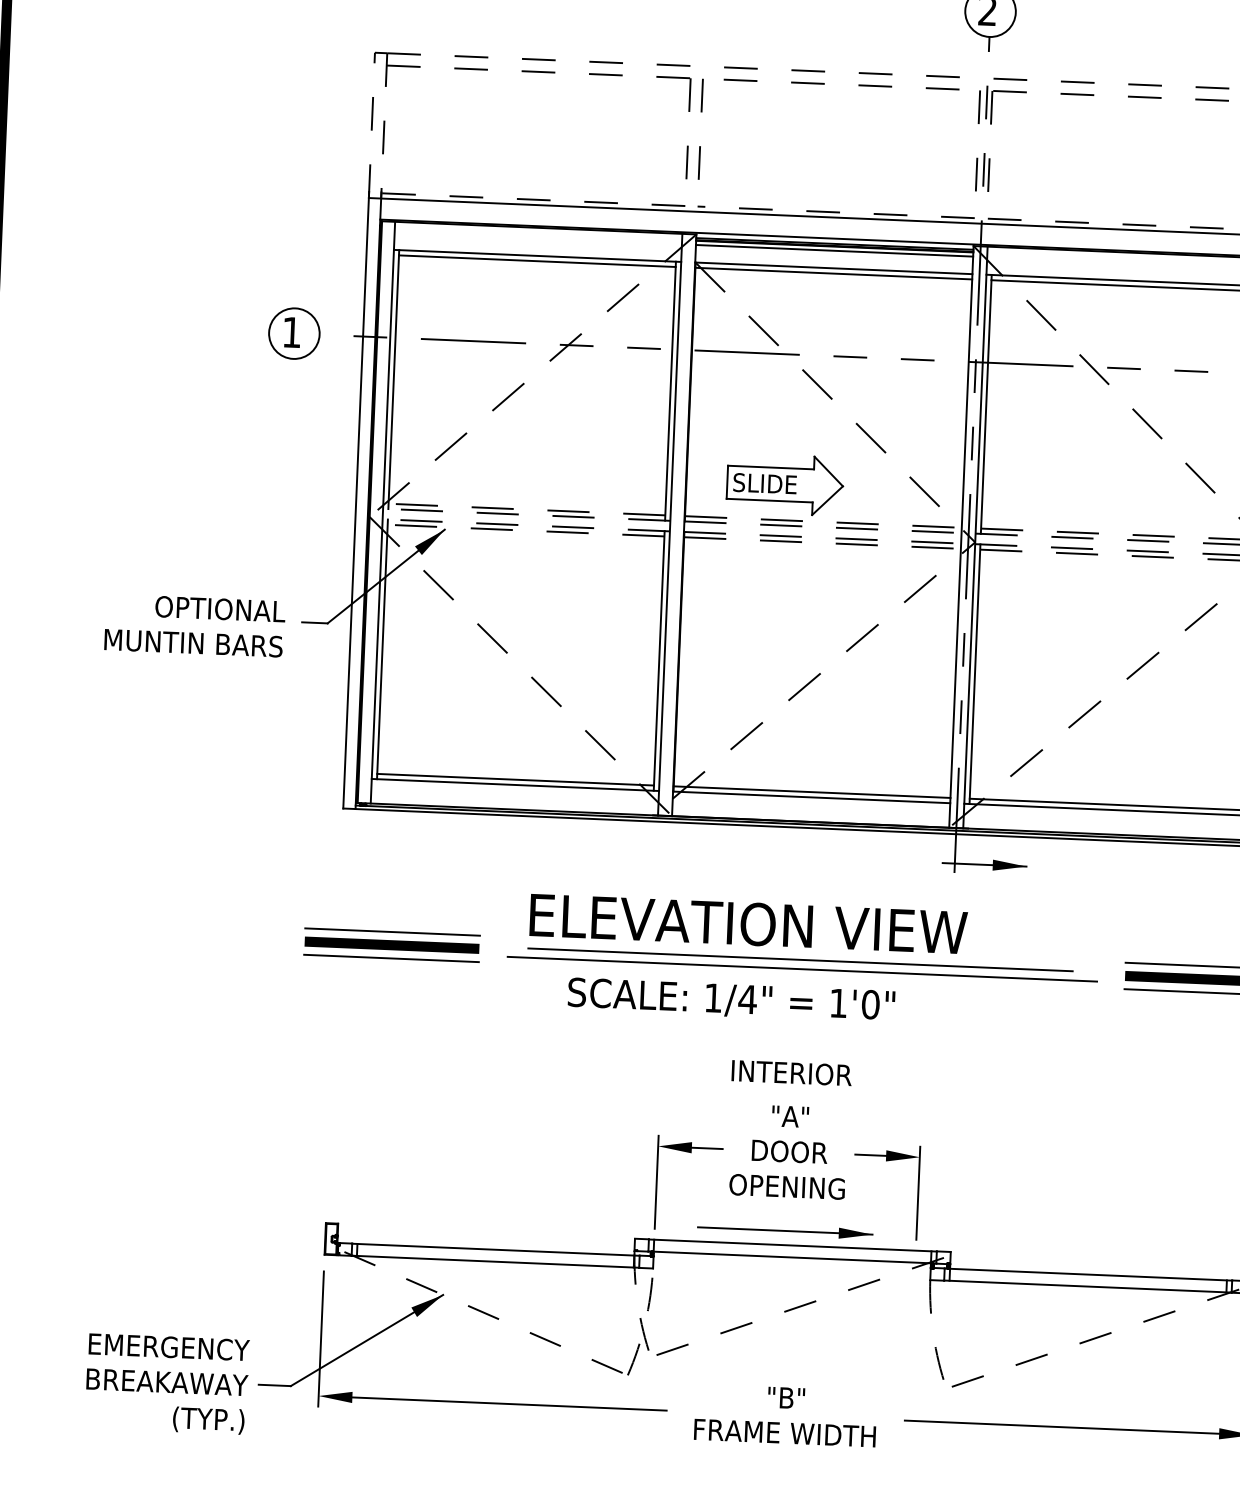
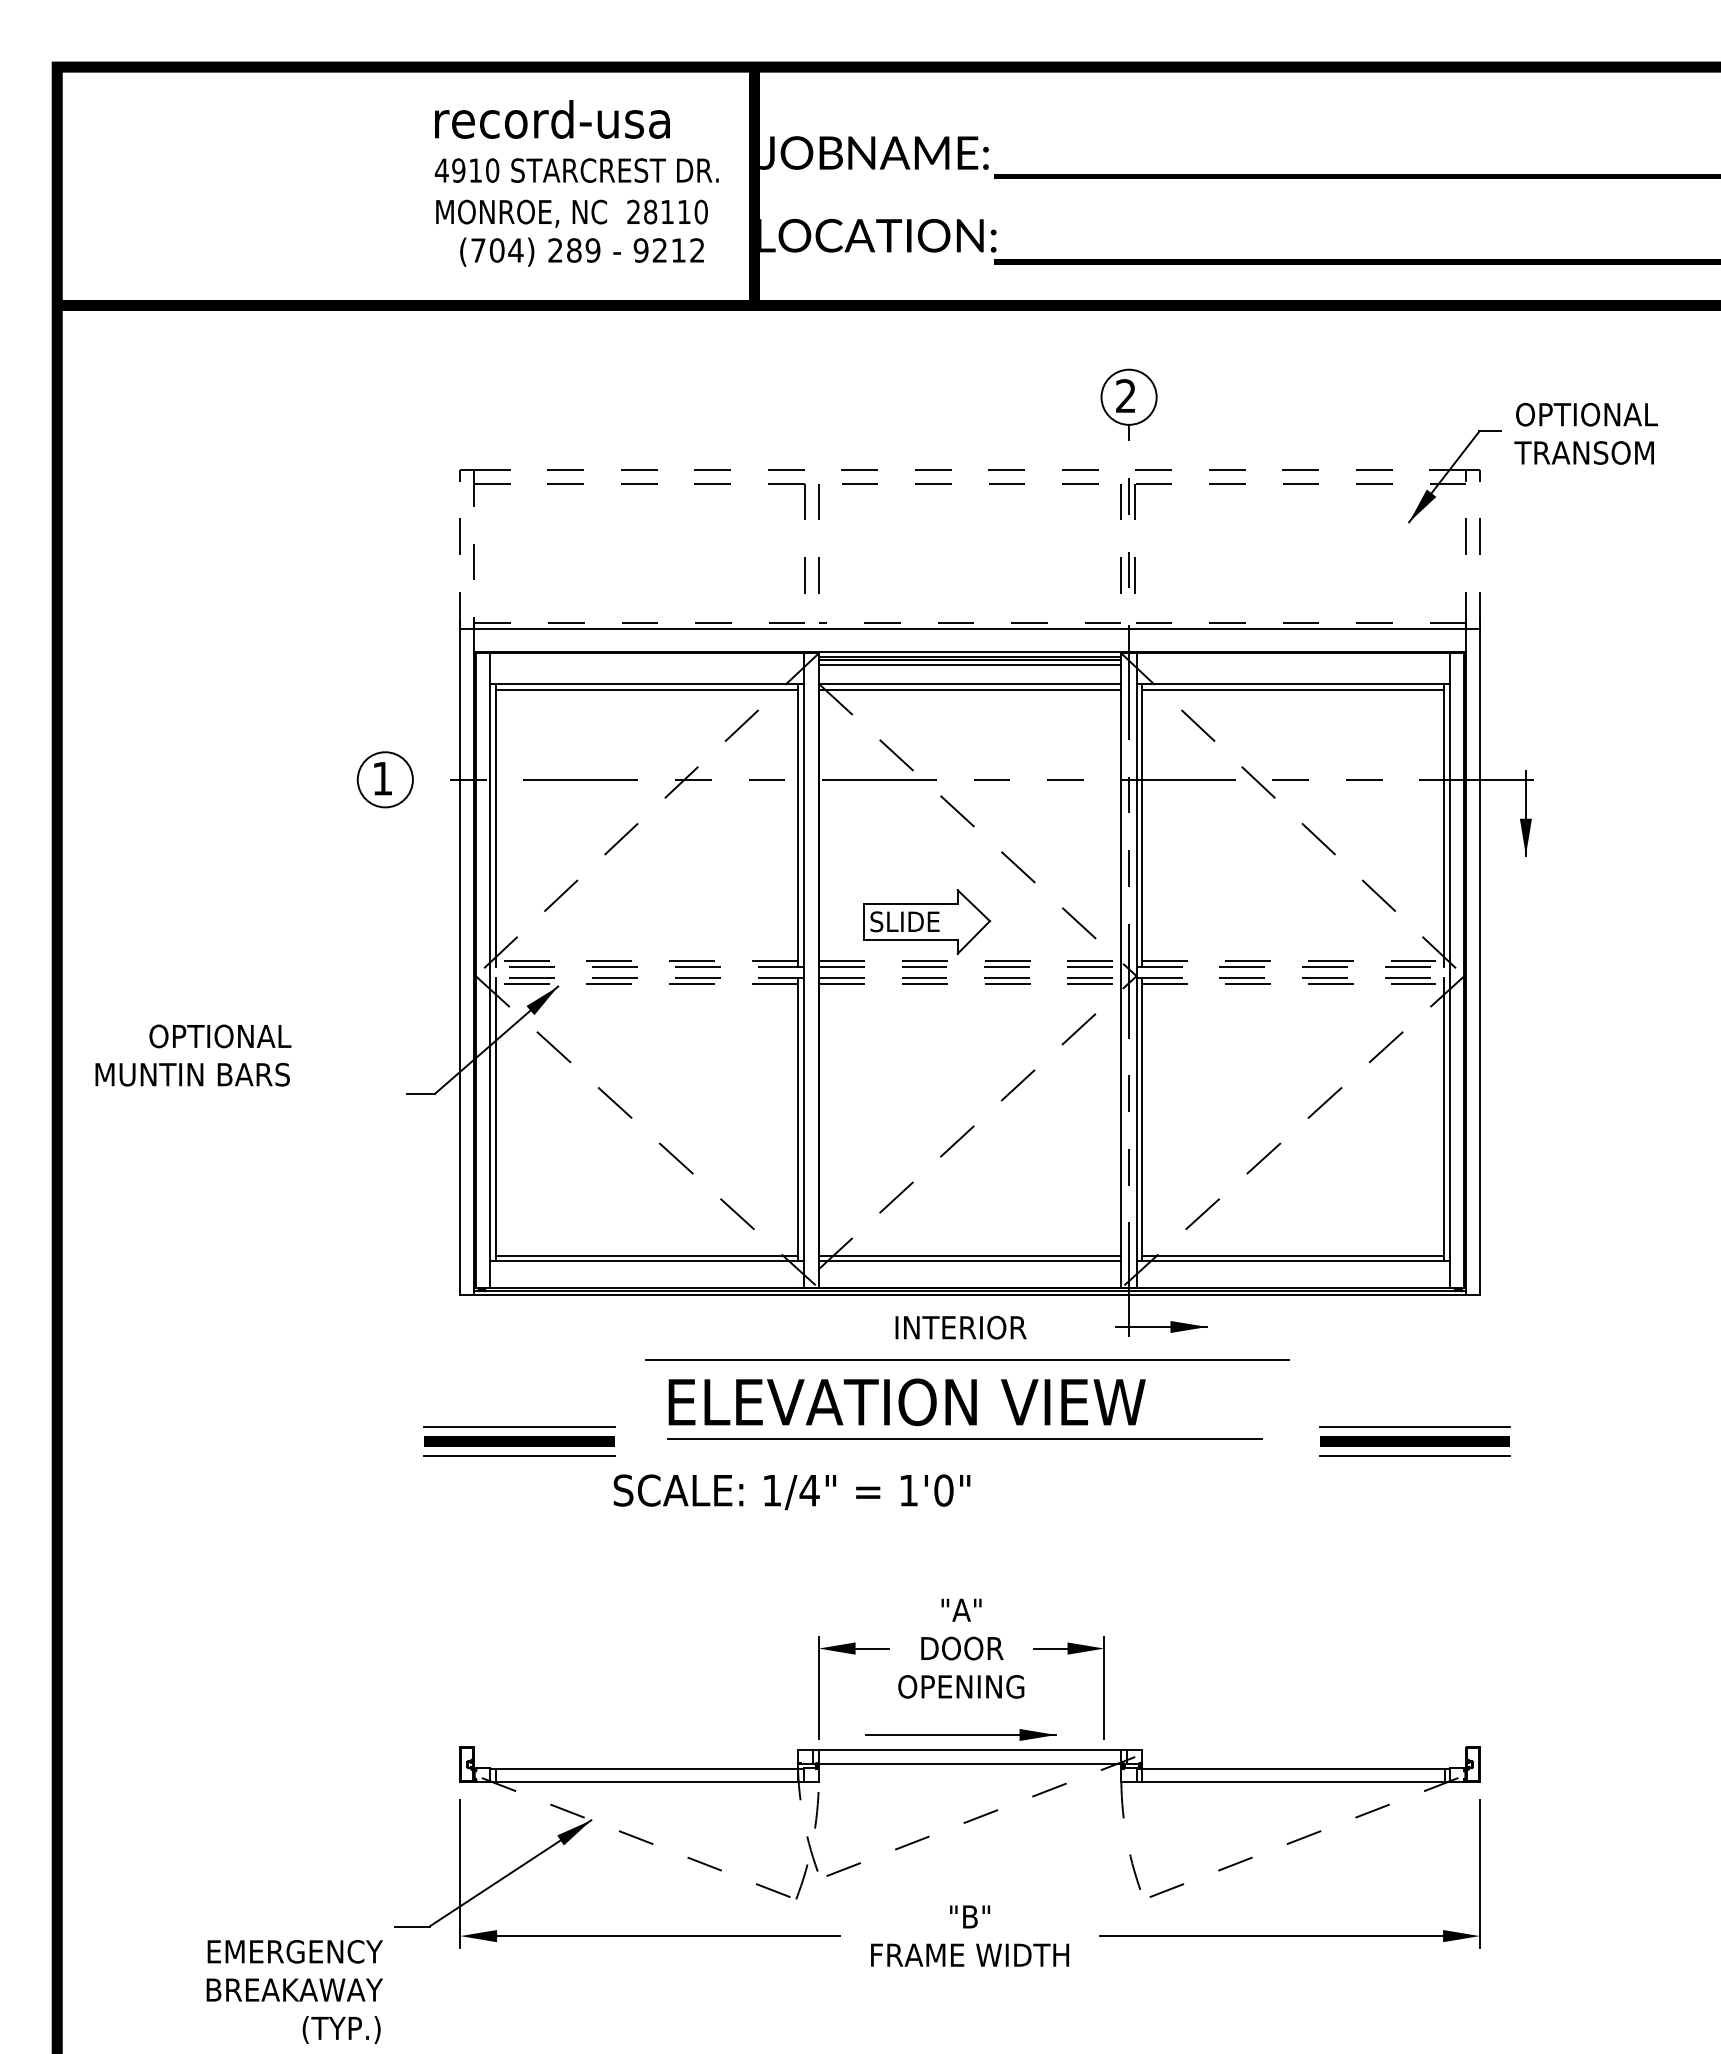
text: (195, 625) -> (193, 1055), moved
line: (802, 968) -> (967, 1359), moved
text: (731, 1000) -> (791, 1492), moved
text: (791, 1072) -> (960, 1327), moved
text: (166, 1383) -> (294, 1991), moved

